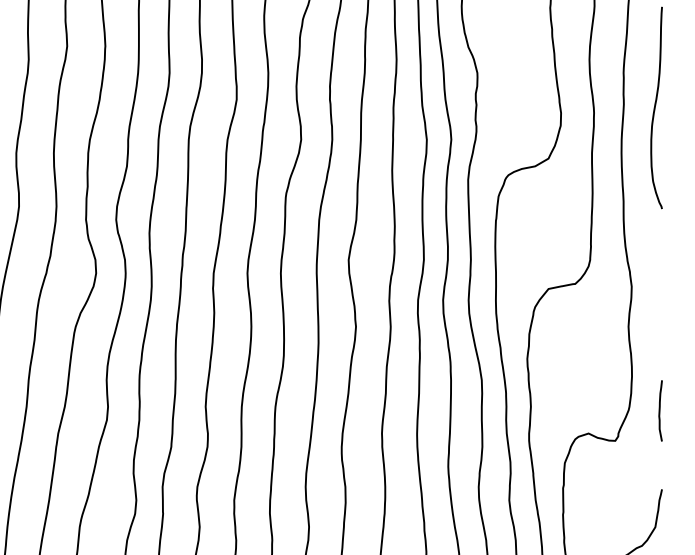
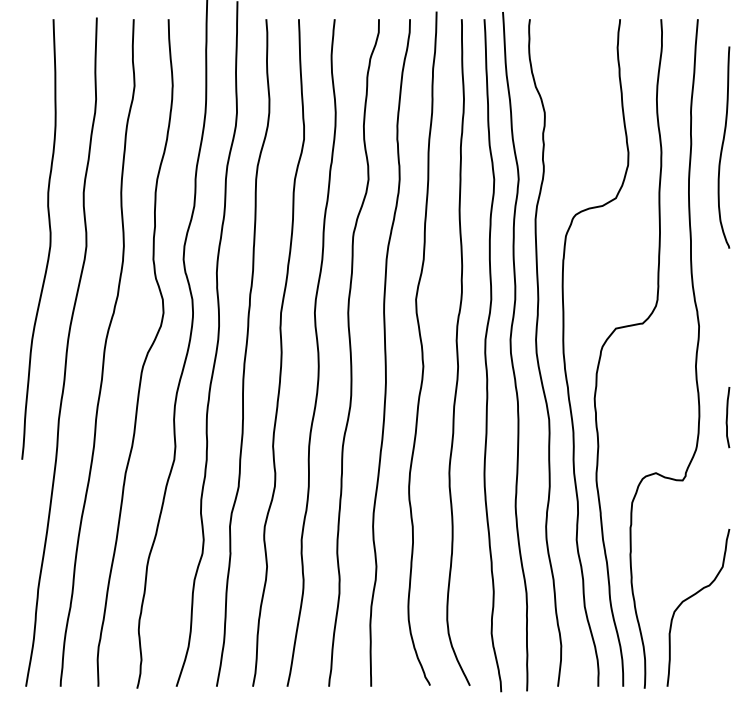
curve: (660, 410) -> (727, 417), moved

